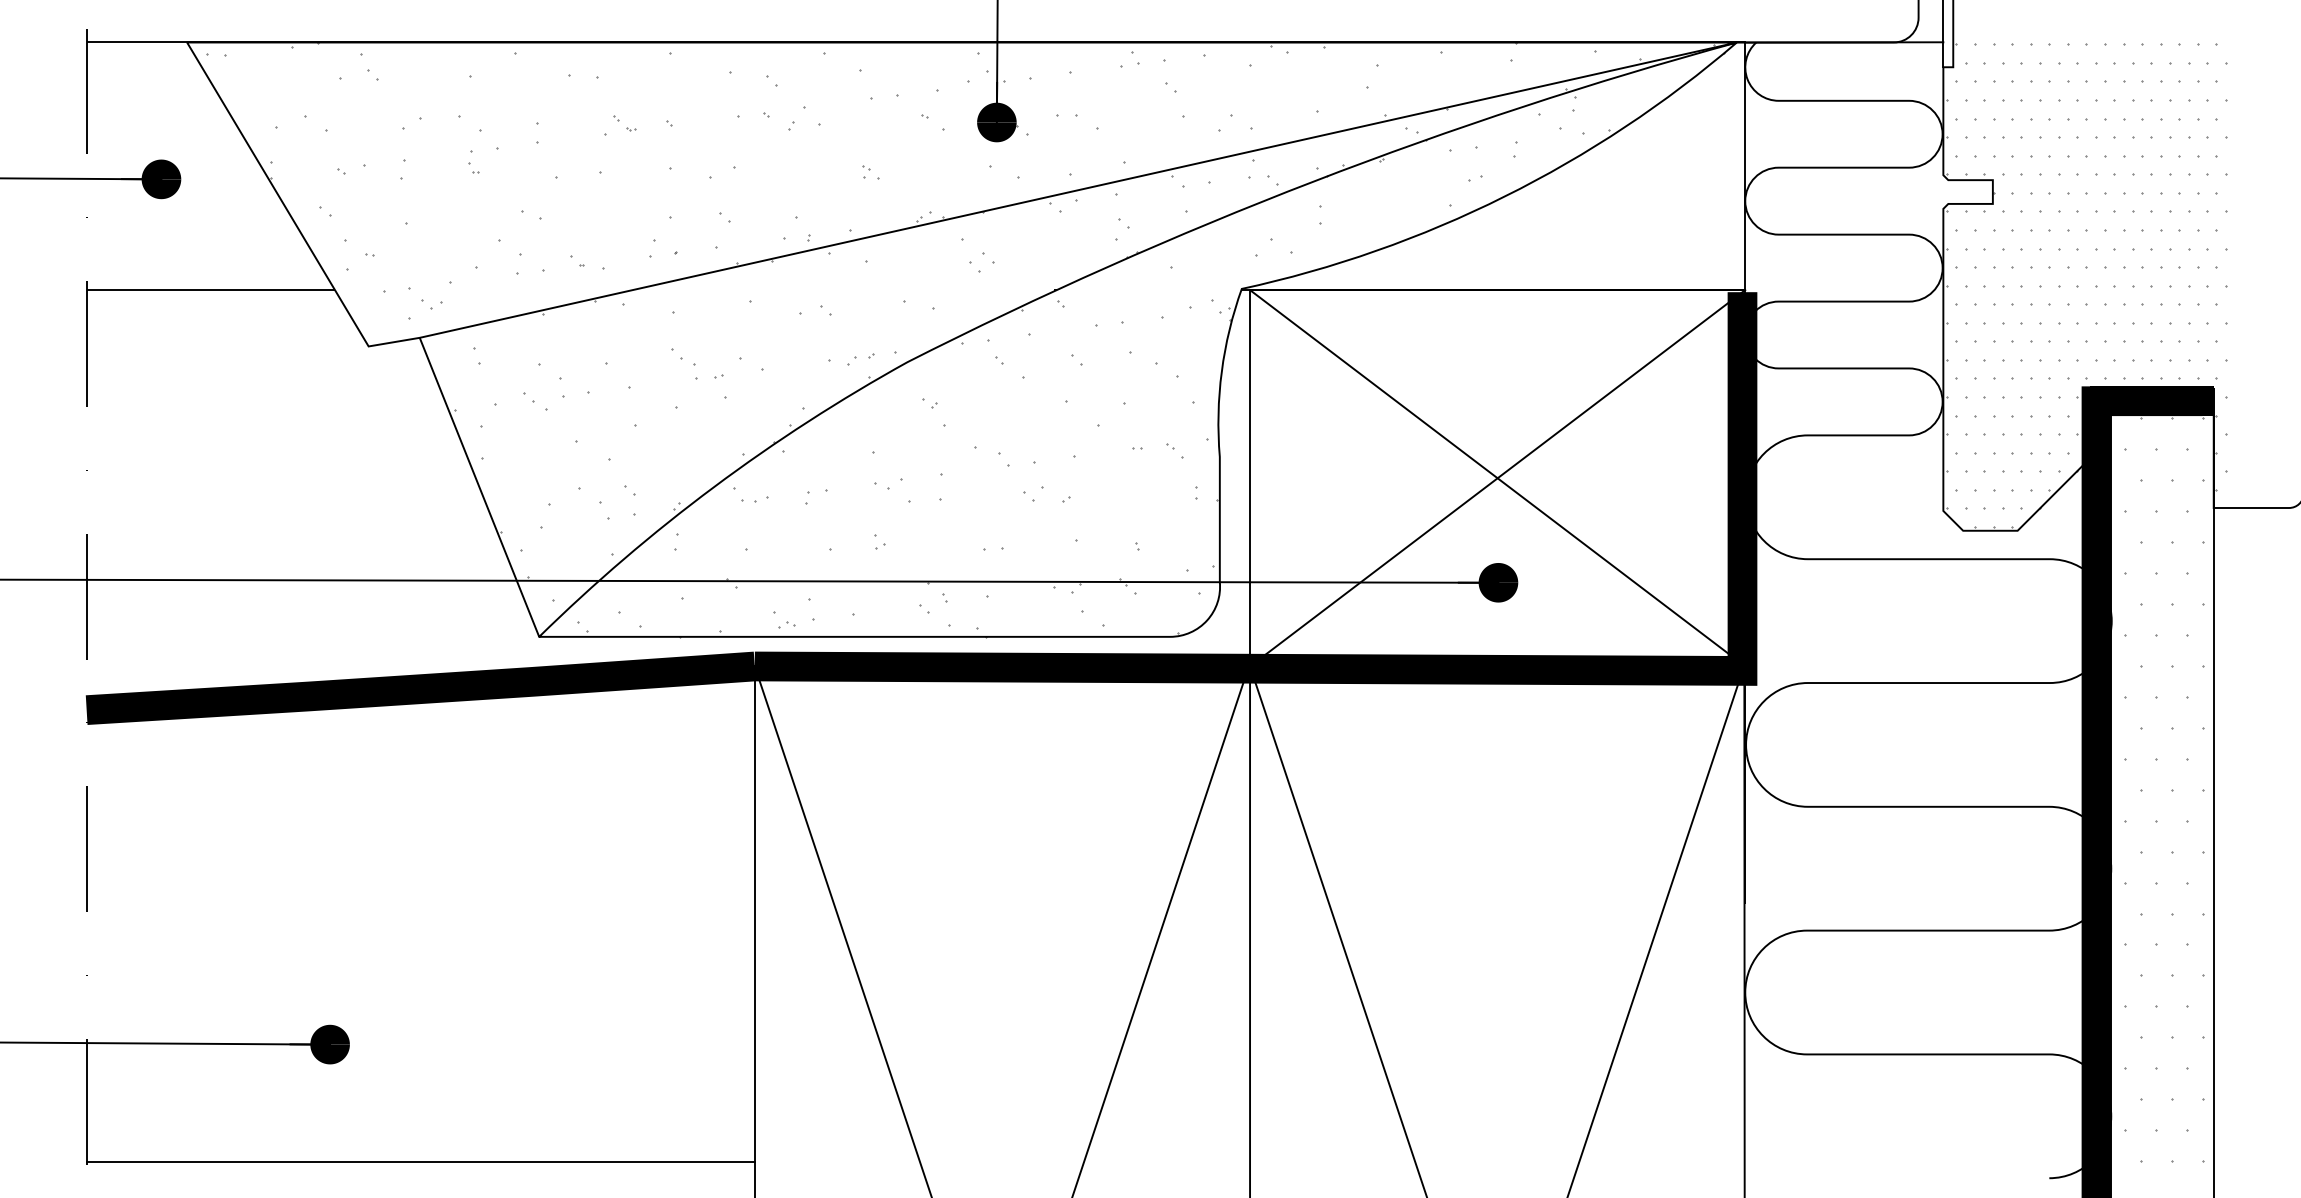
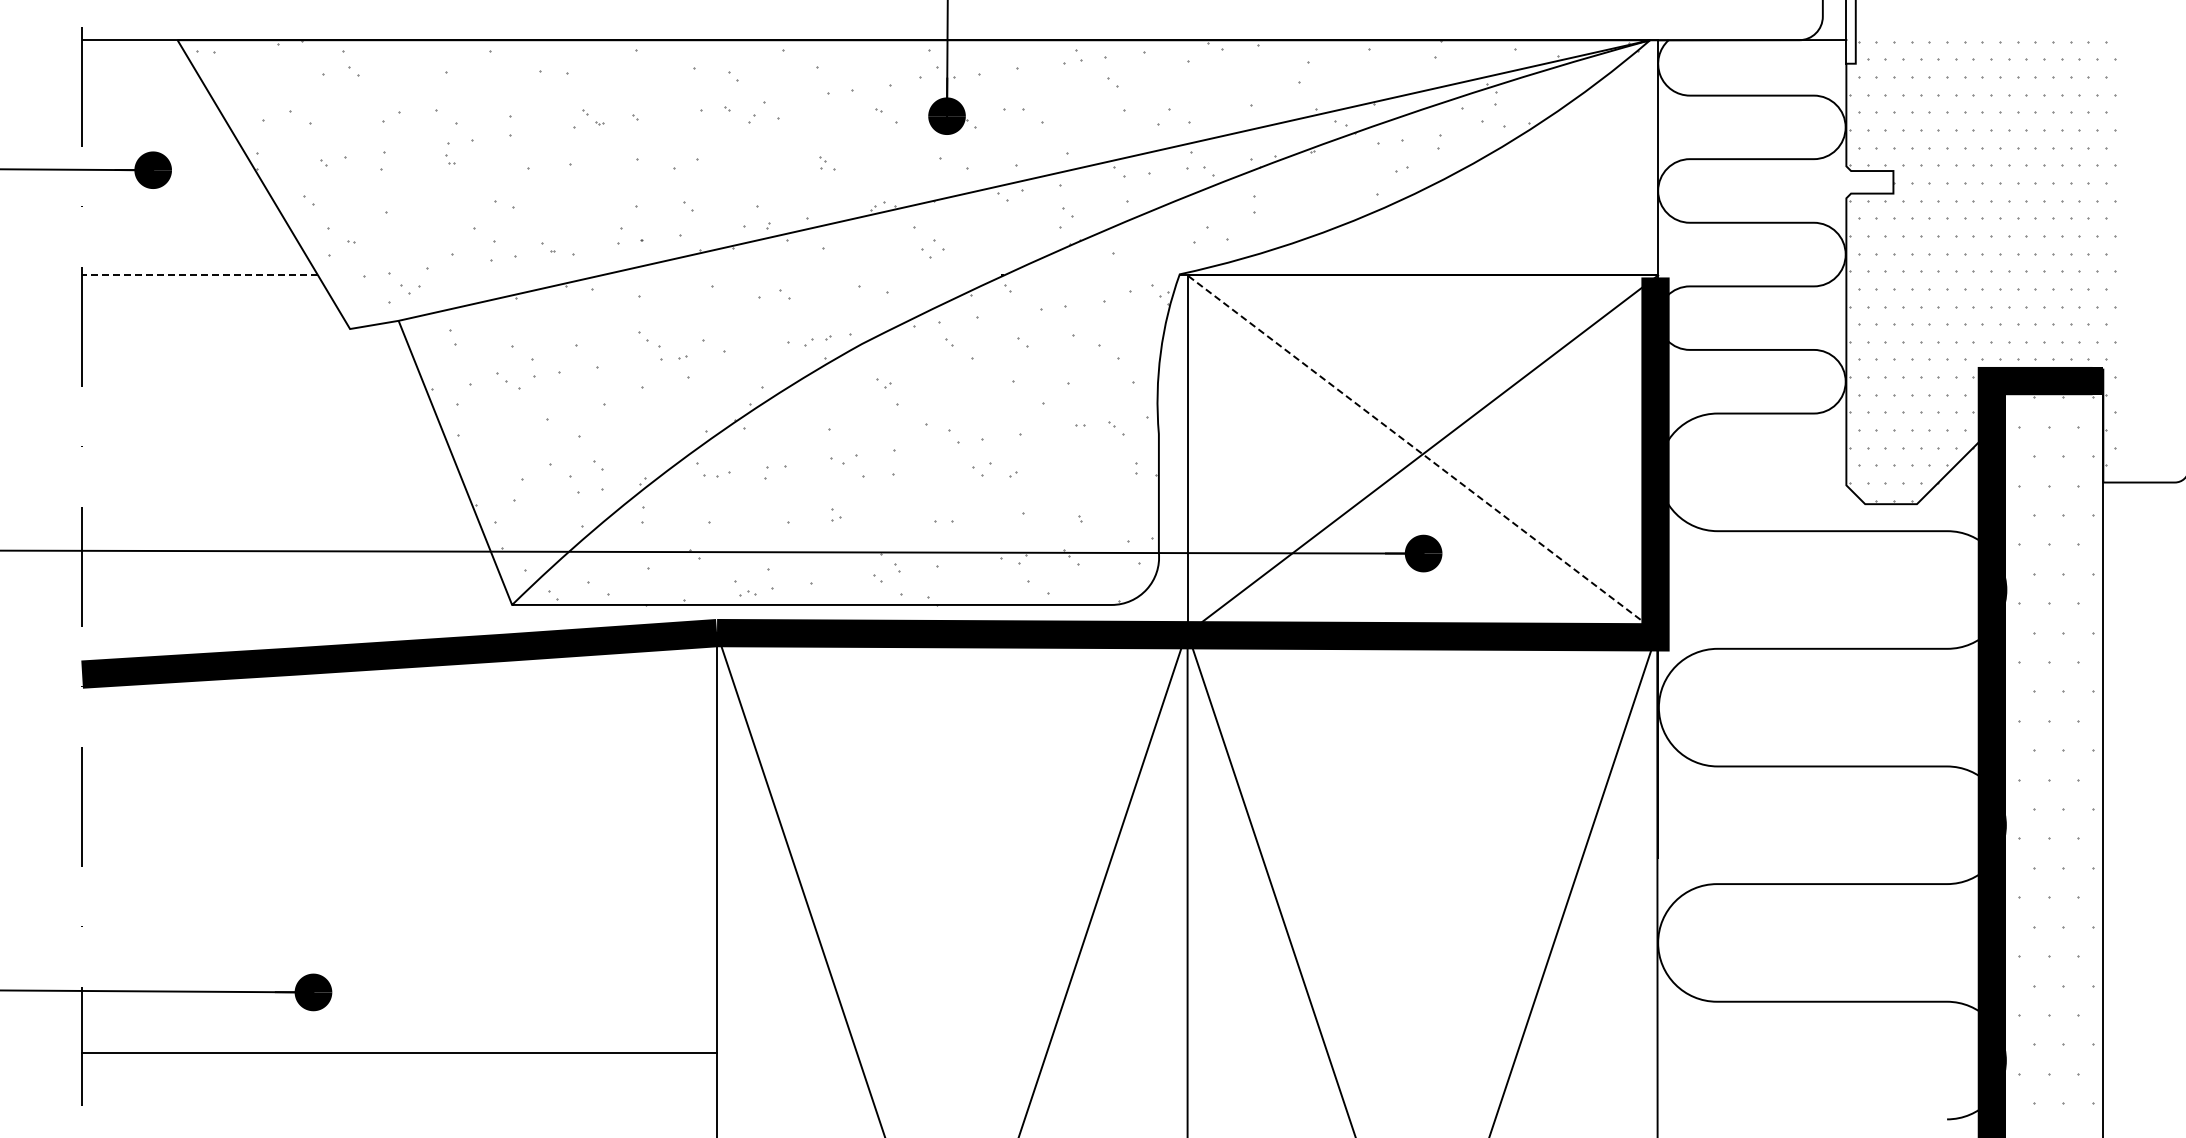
line: (211, 290) -> (200, 275), solid -> dashed
line: (1497, 478) -> (1422, 454), solid -> dashed
line: (420, 1161) -> (399, 1052), moved

